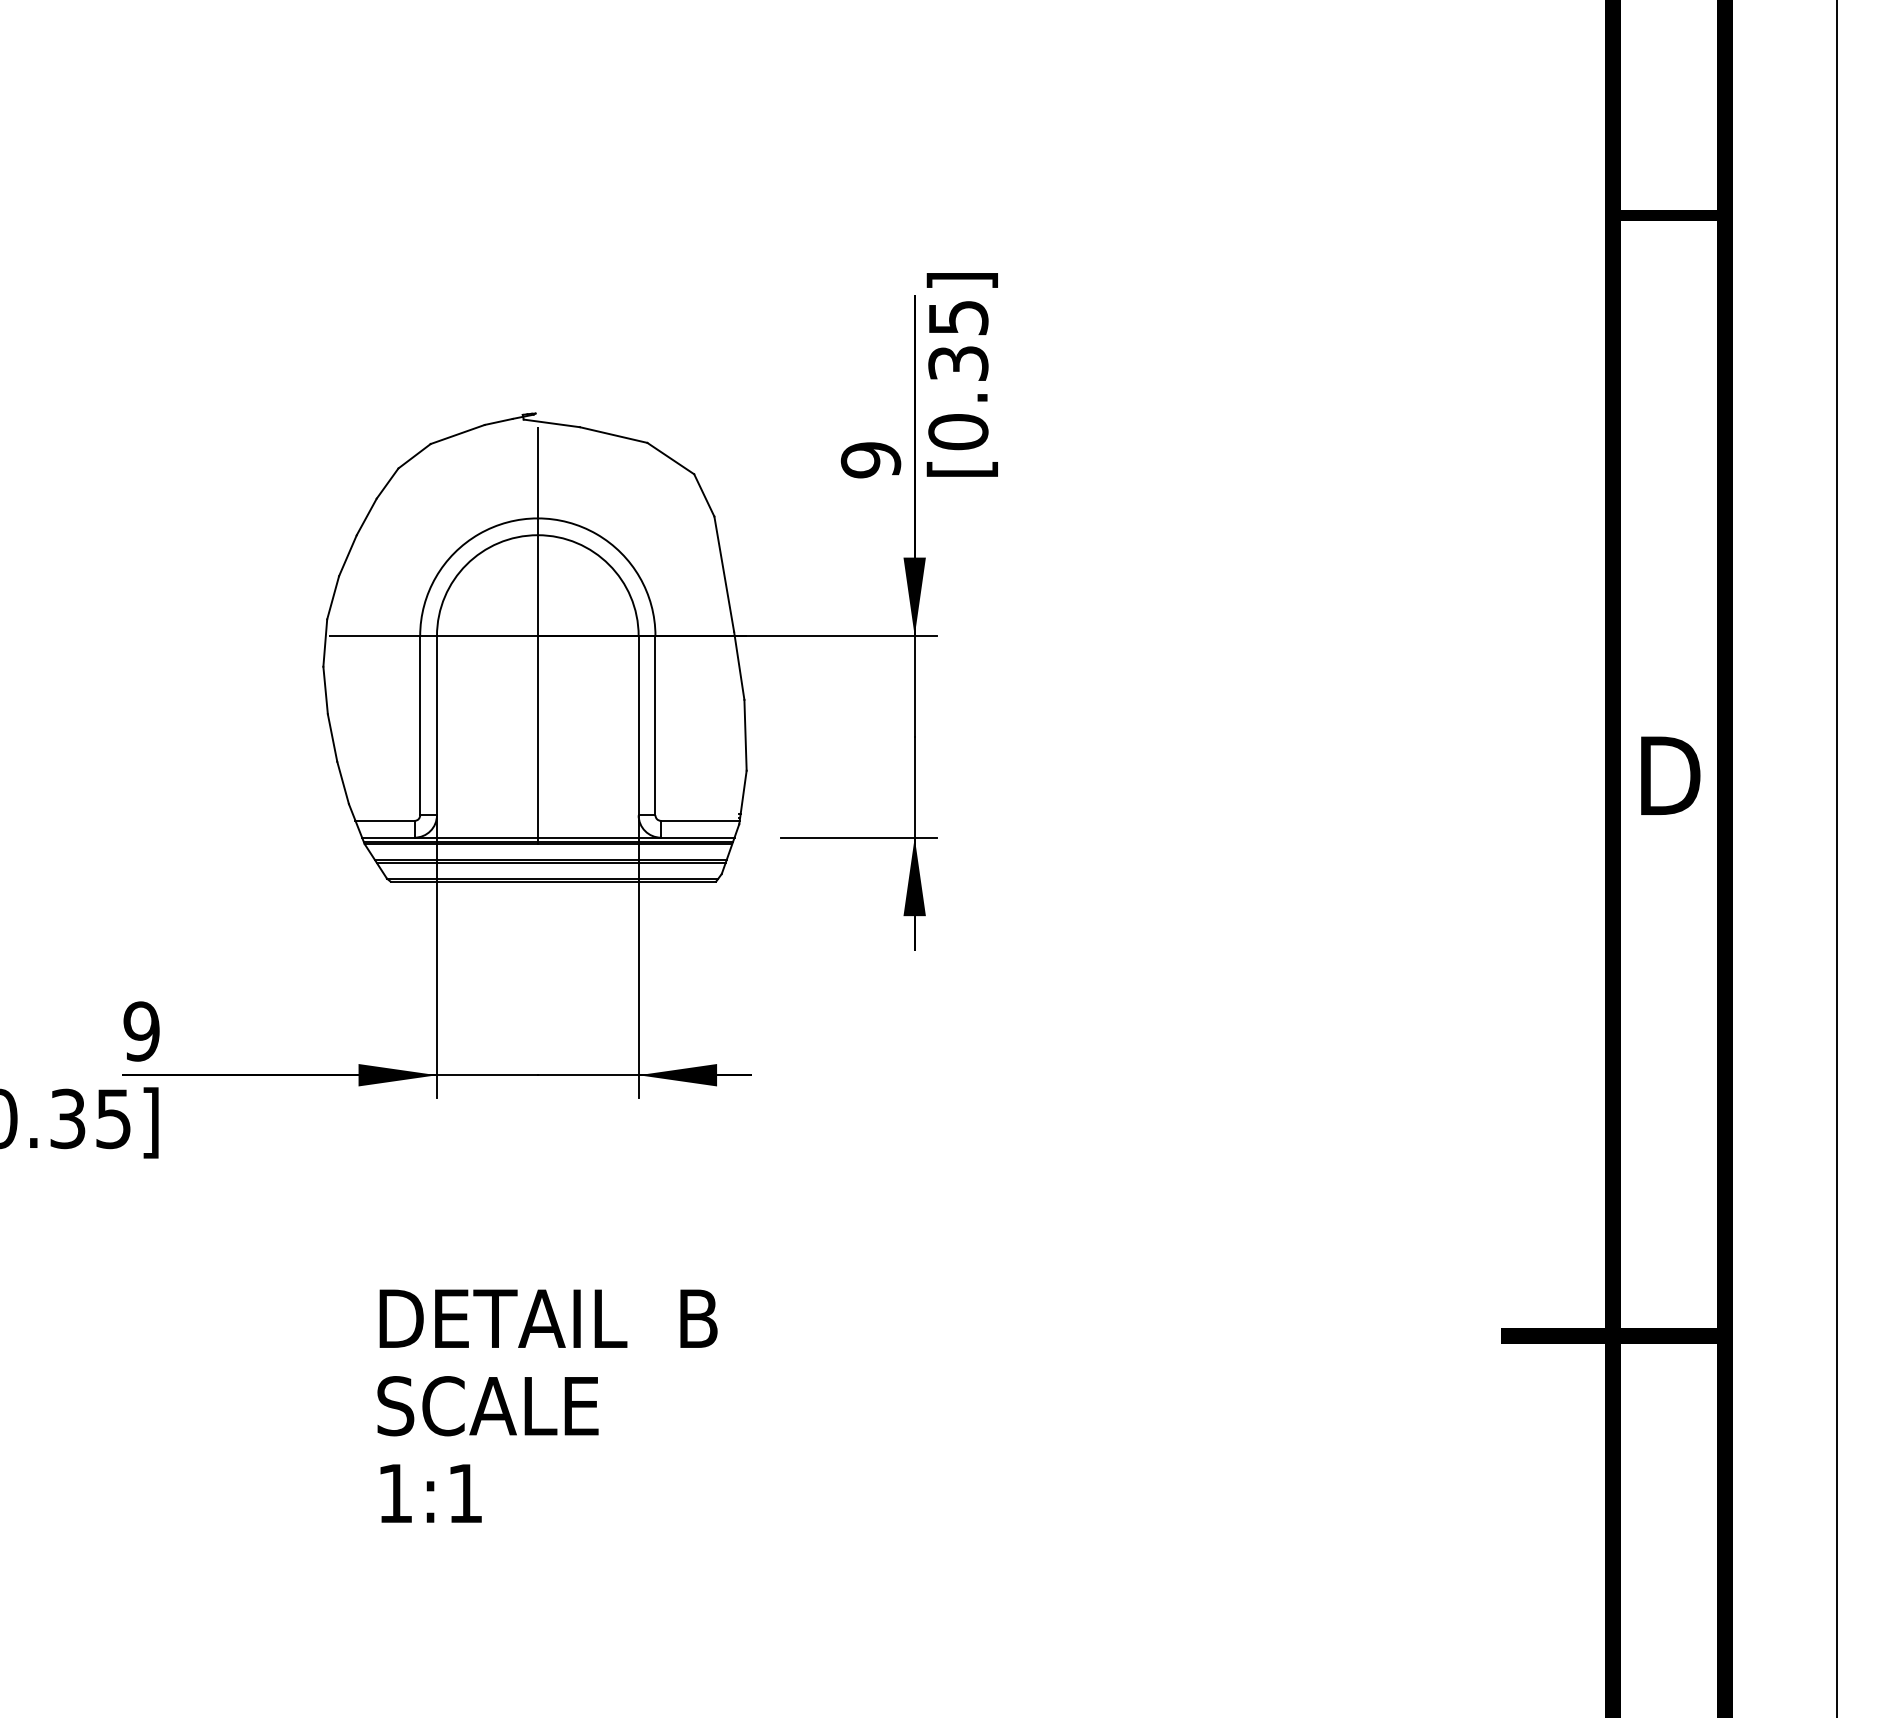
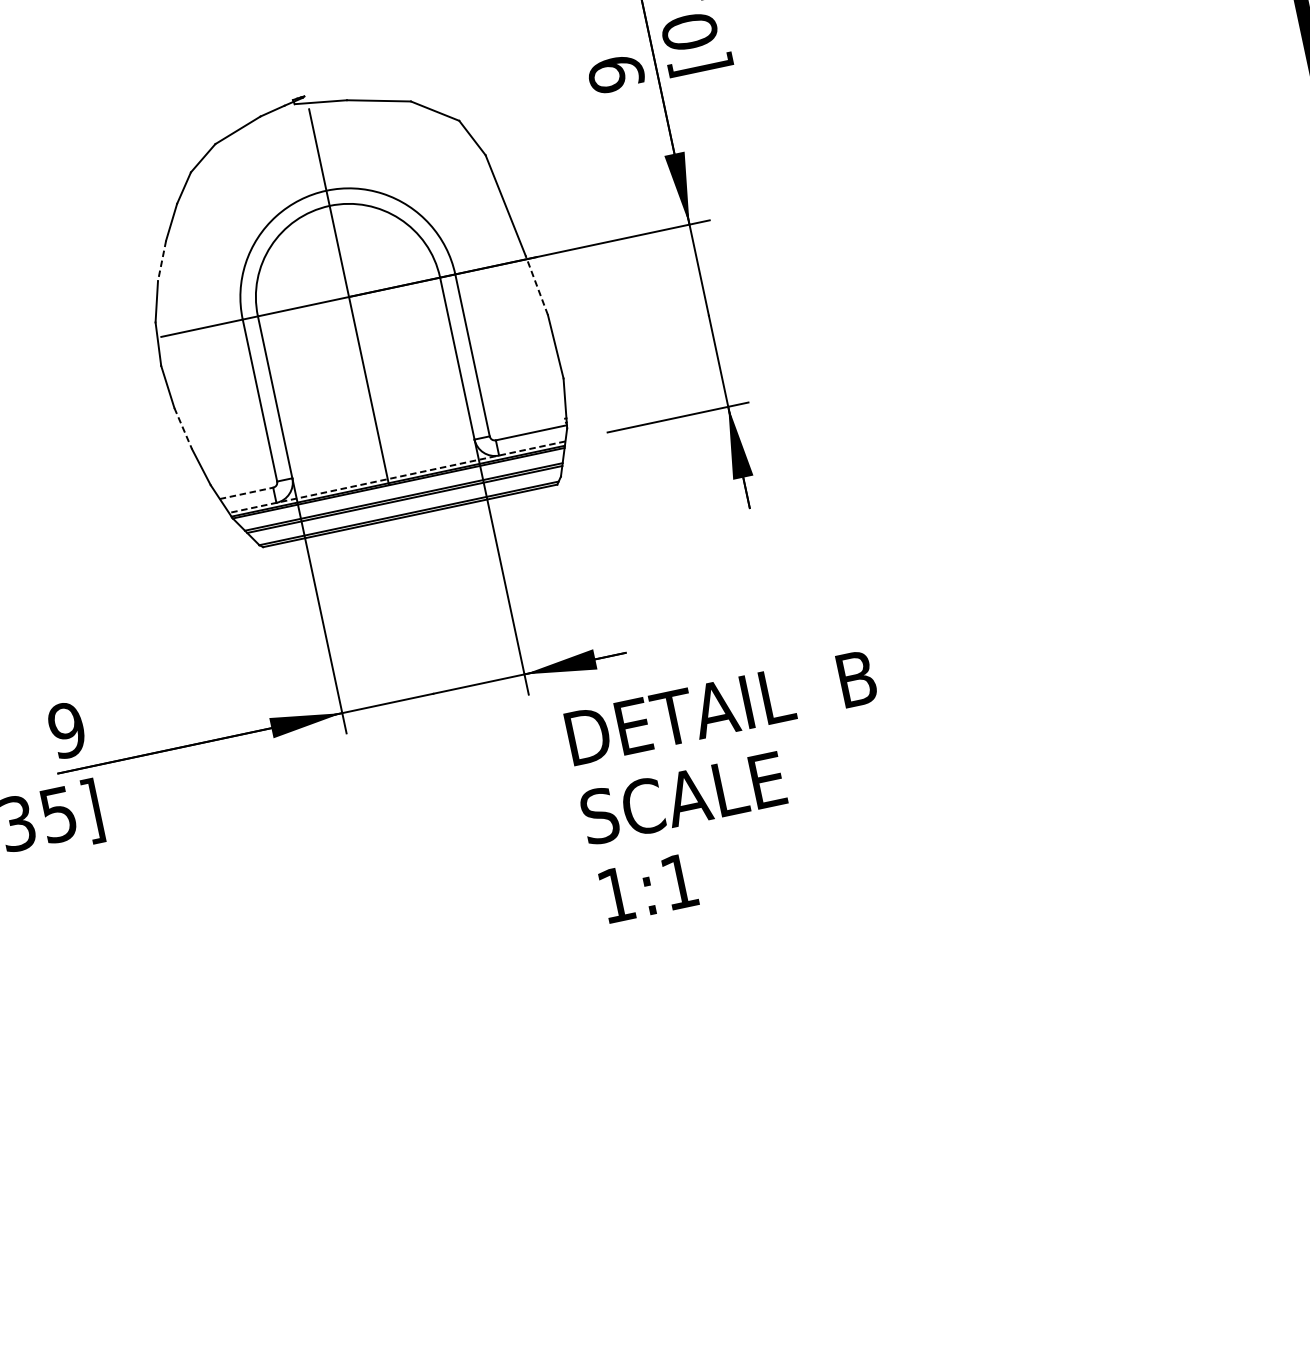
line: (347, 556) -> (161, 261), solid -> dashed
line: (739, 665) -> (536, 284), solid -> dashed
line: (332, 738) -> (183, 429), solid -> dashed
line: (385, 820) -> (246, 492), solid -> dashed
line: (547, 837) -> (396, 477), solid -> dashed
text: (547, 1405) -> (736, 786), moved

